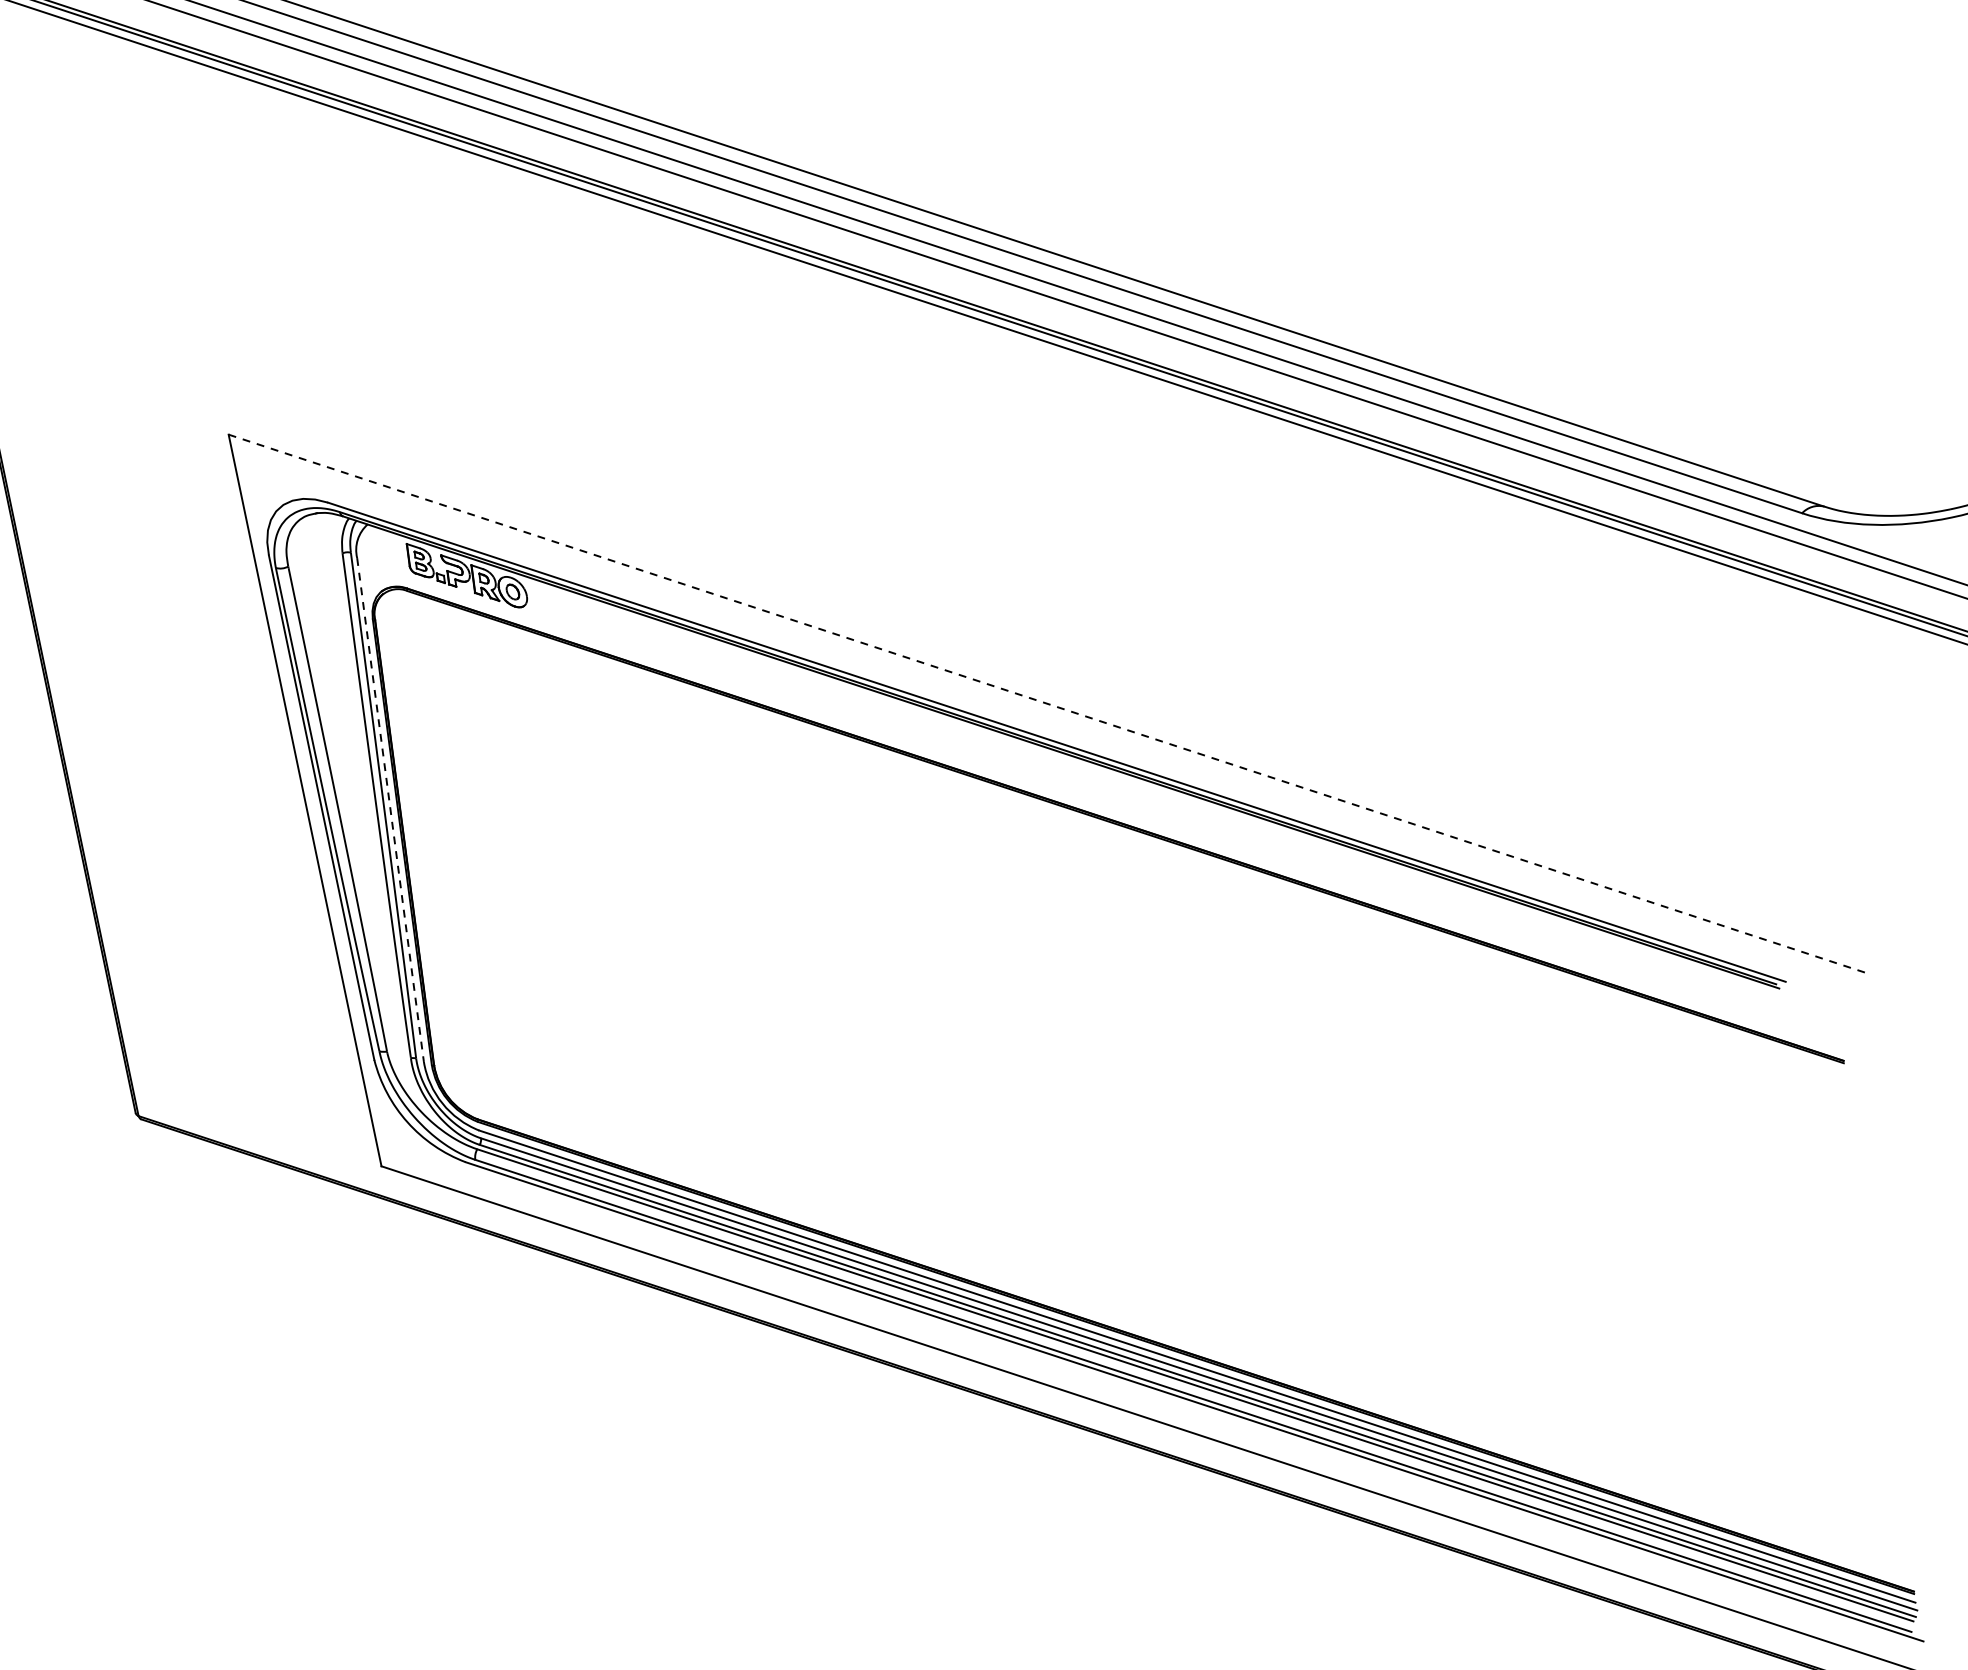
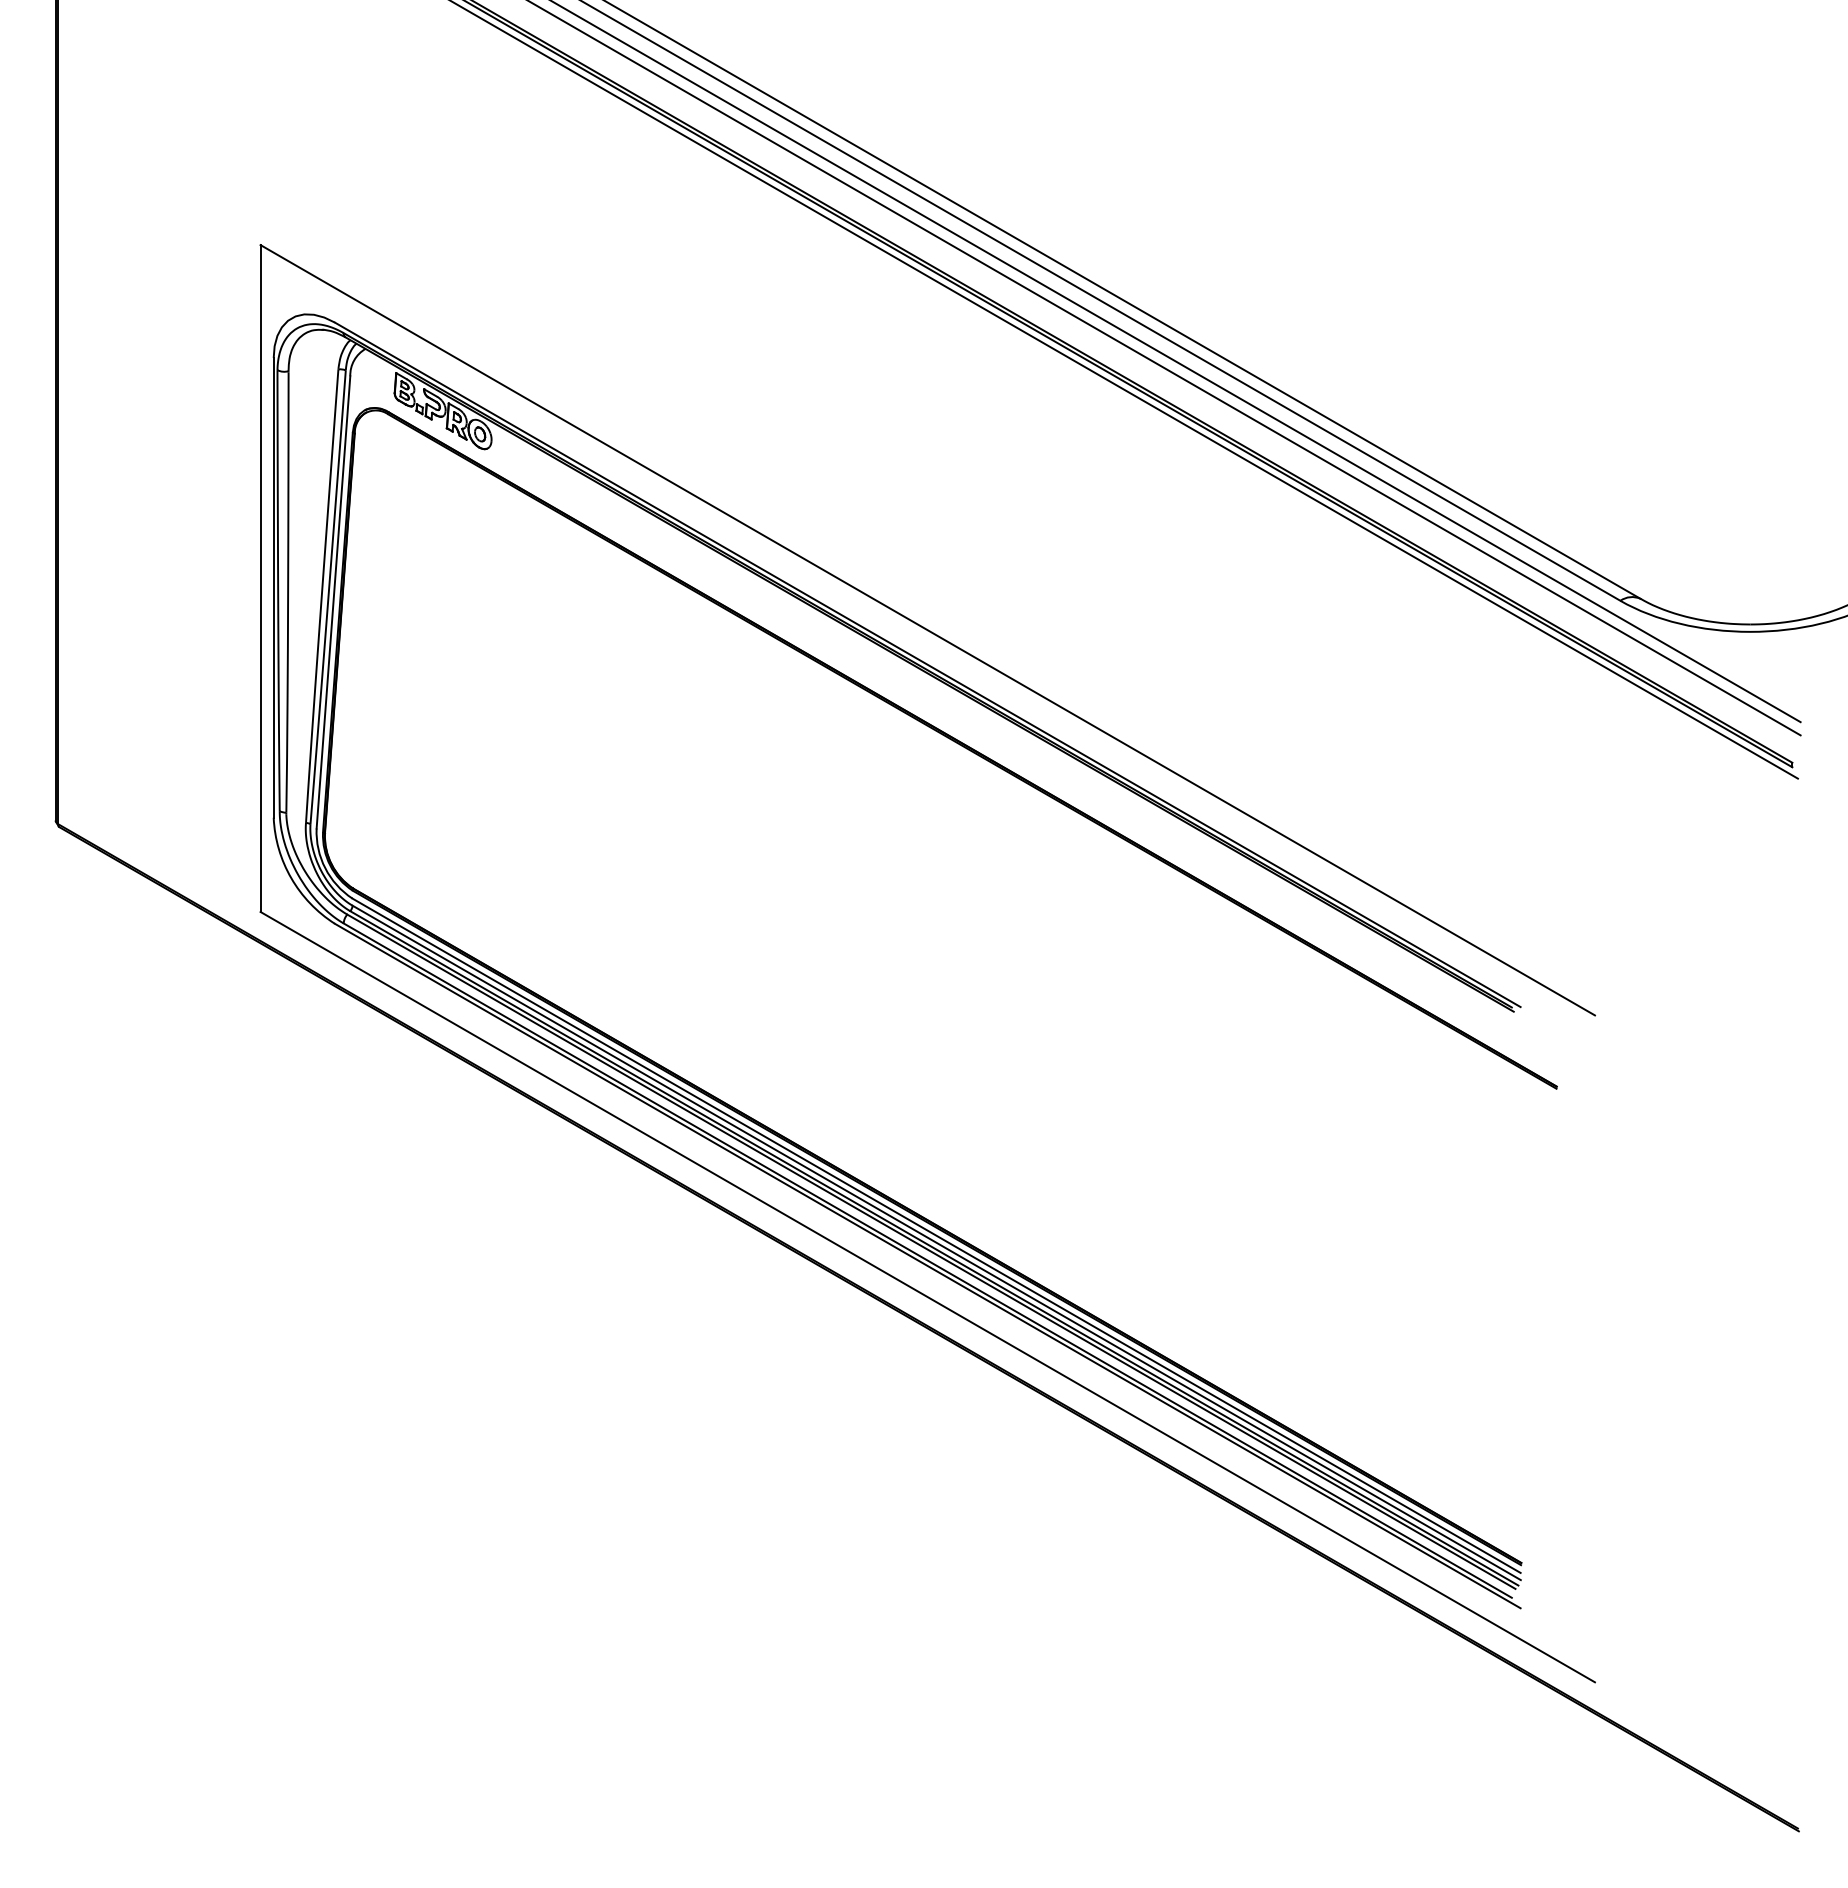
line: (1049, 704) -> (928, 630), dashed -> solid
line: (390, 810) -> (333, 602), dashed -> solid

